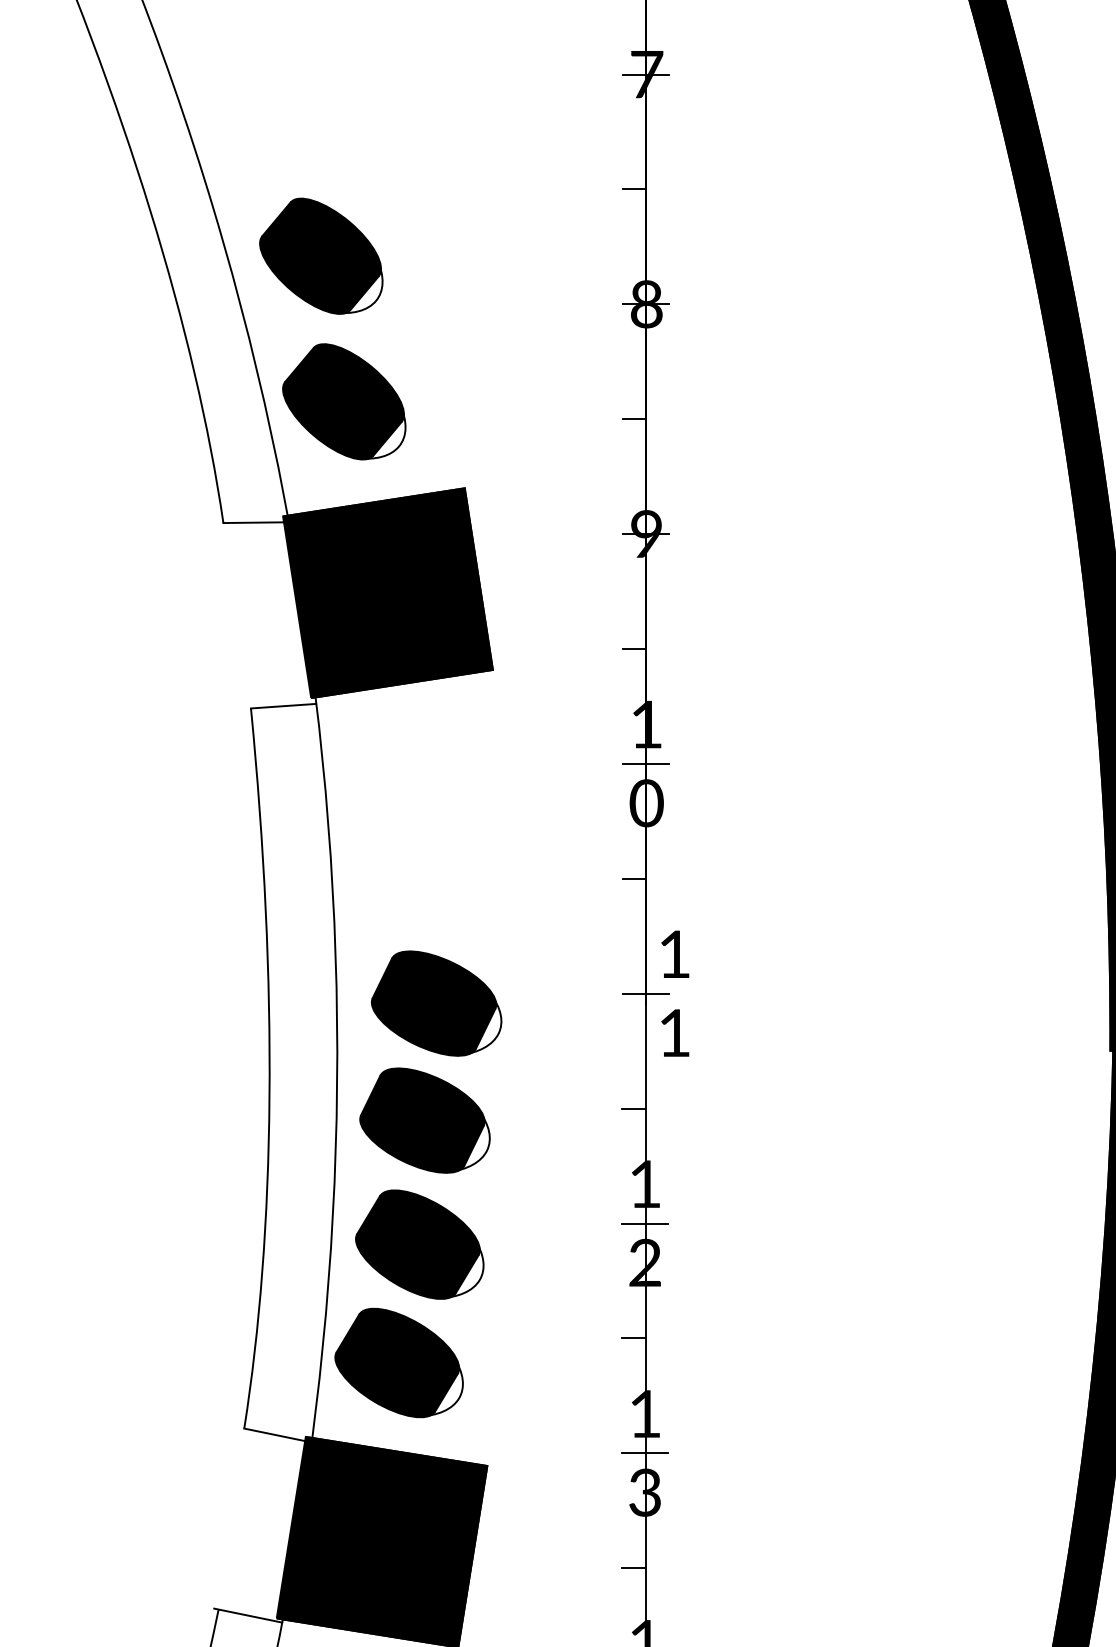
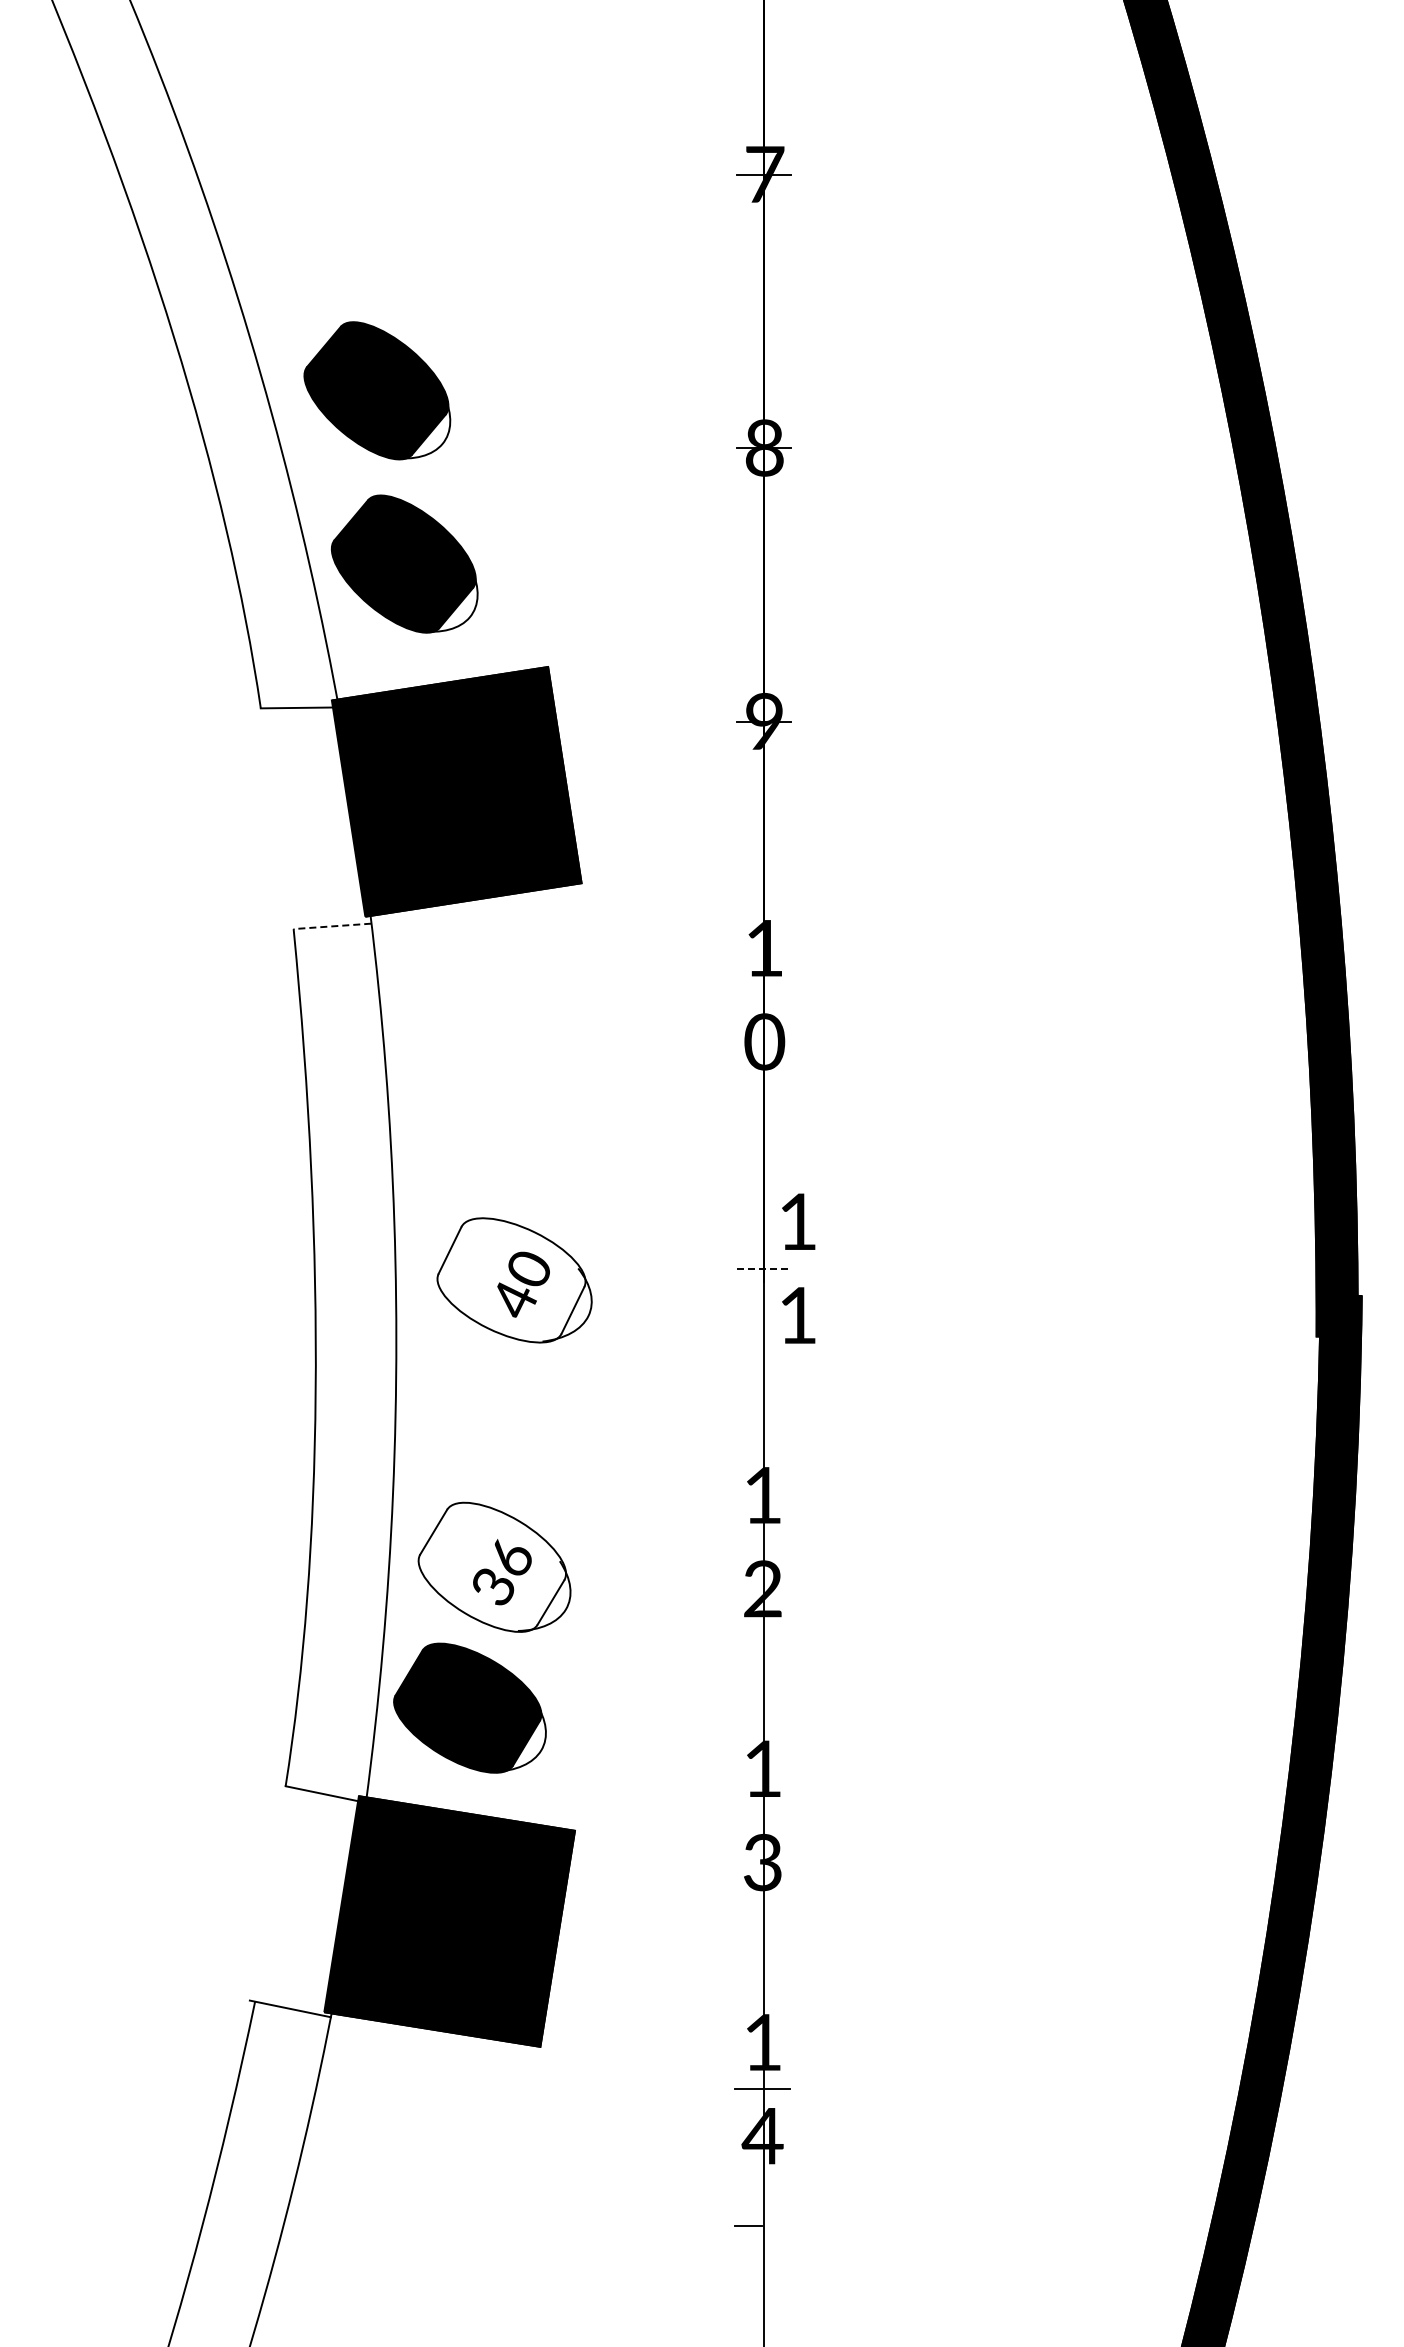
line: (634, 189) -> (750, 311), removed
line: (634, 418) -> (750, 584), removed
line: (634, 649) -> (750, 858), removed
line: (283, 706) -> (332, 926), solid -> dashed
line: (645, 764) -> (763, 995), removed
line: (634, 878) -> (750, 1131), removed
line: (646, 993) -> (764, 1268), solid -> dashed
fill: (434, 1003) -> (511, 1280), removed
line: (633, 1108) -> (748, 1405), removed
part: (424, 1120) -> (500, 1419), removed
line: (644, 1223) -> (762, 1542), removed
fill: (417, 1243) -> (491, 1566), removed
line: (633, 1338) -> (748, 1678), removed
line: (644, 1453) -> (762, 1815), removed
line: (633, 1568) -> (748, 1952), removed

